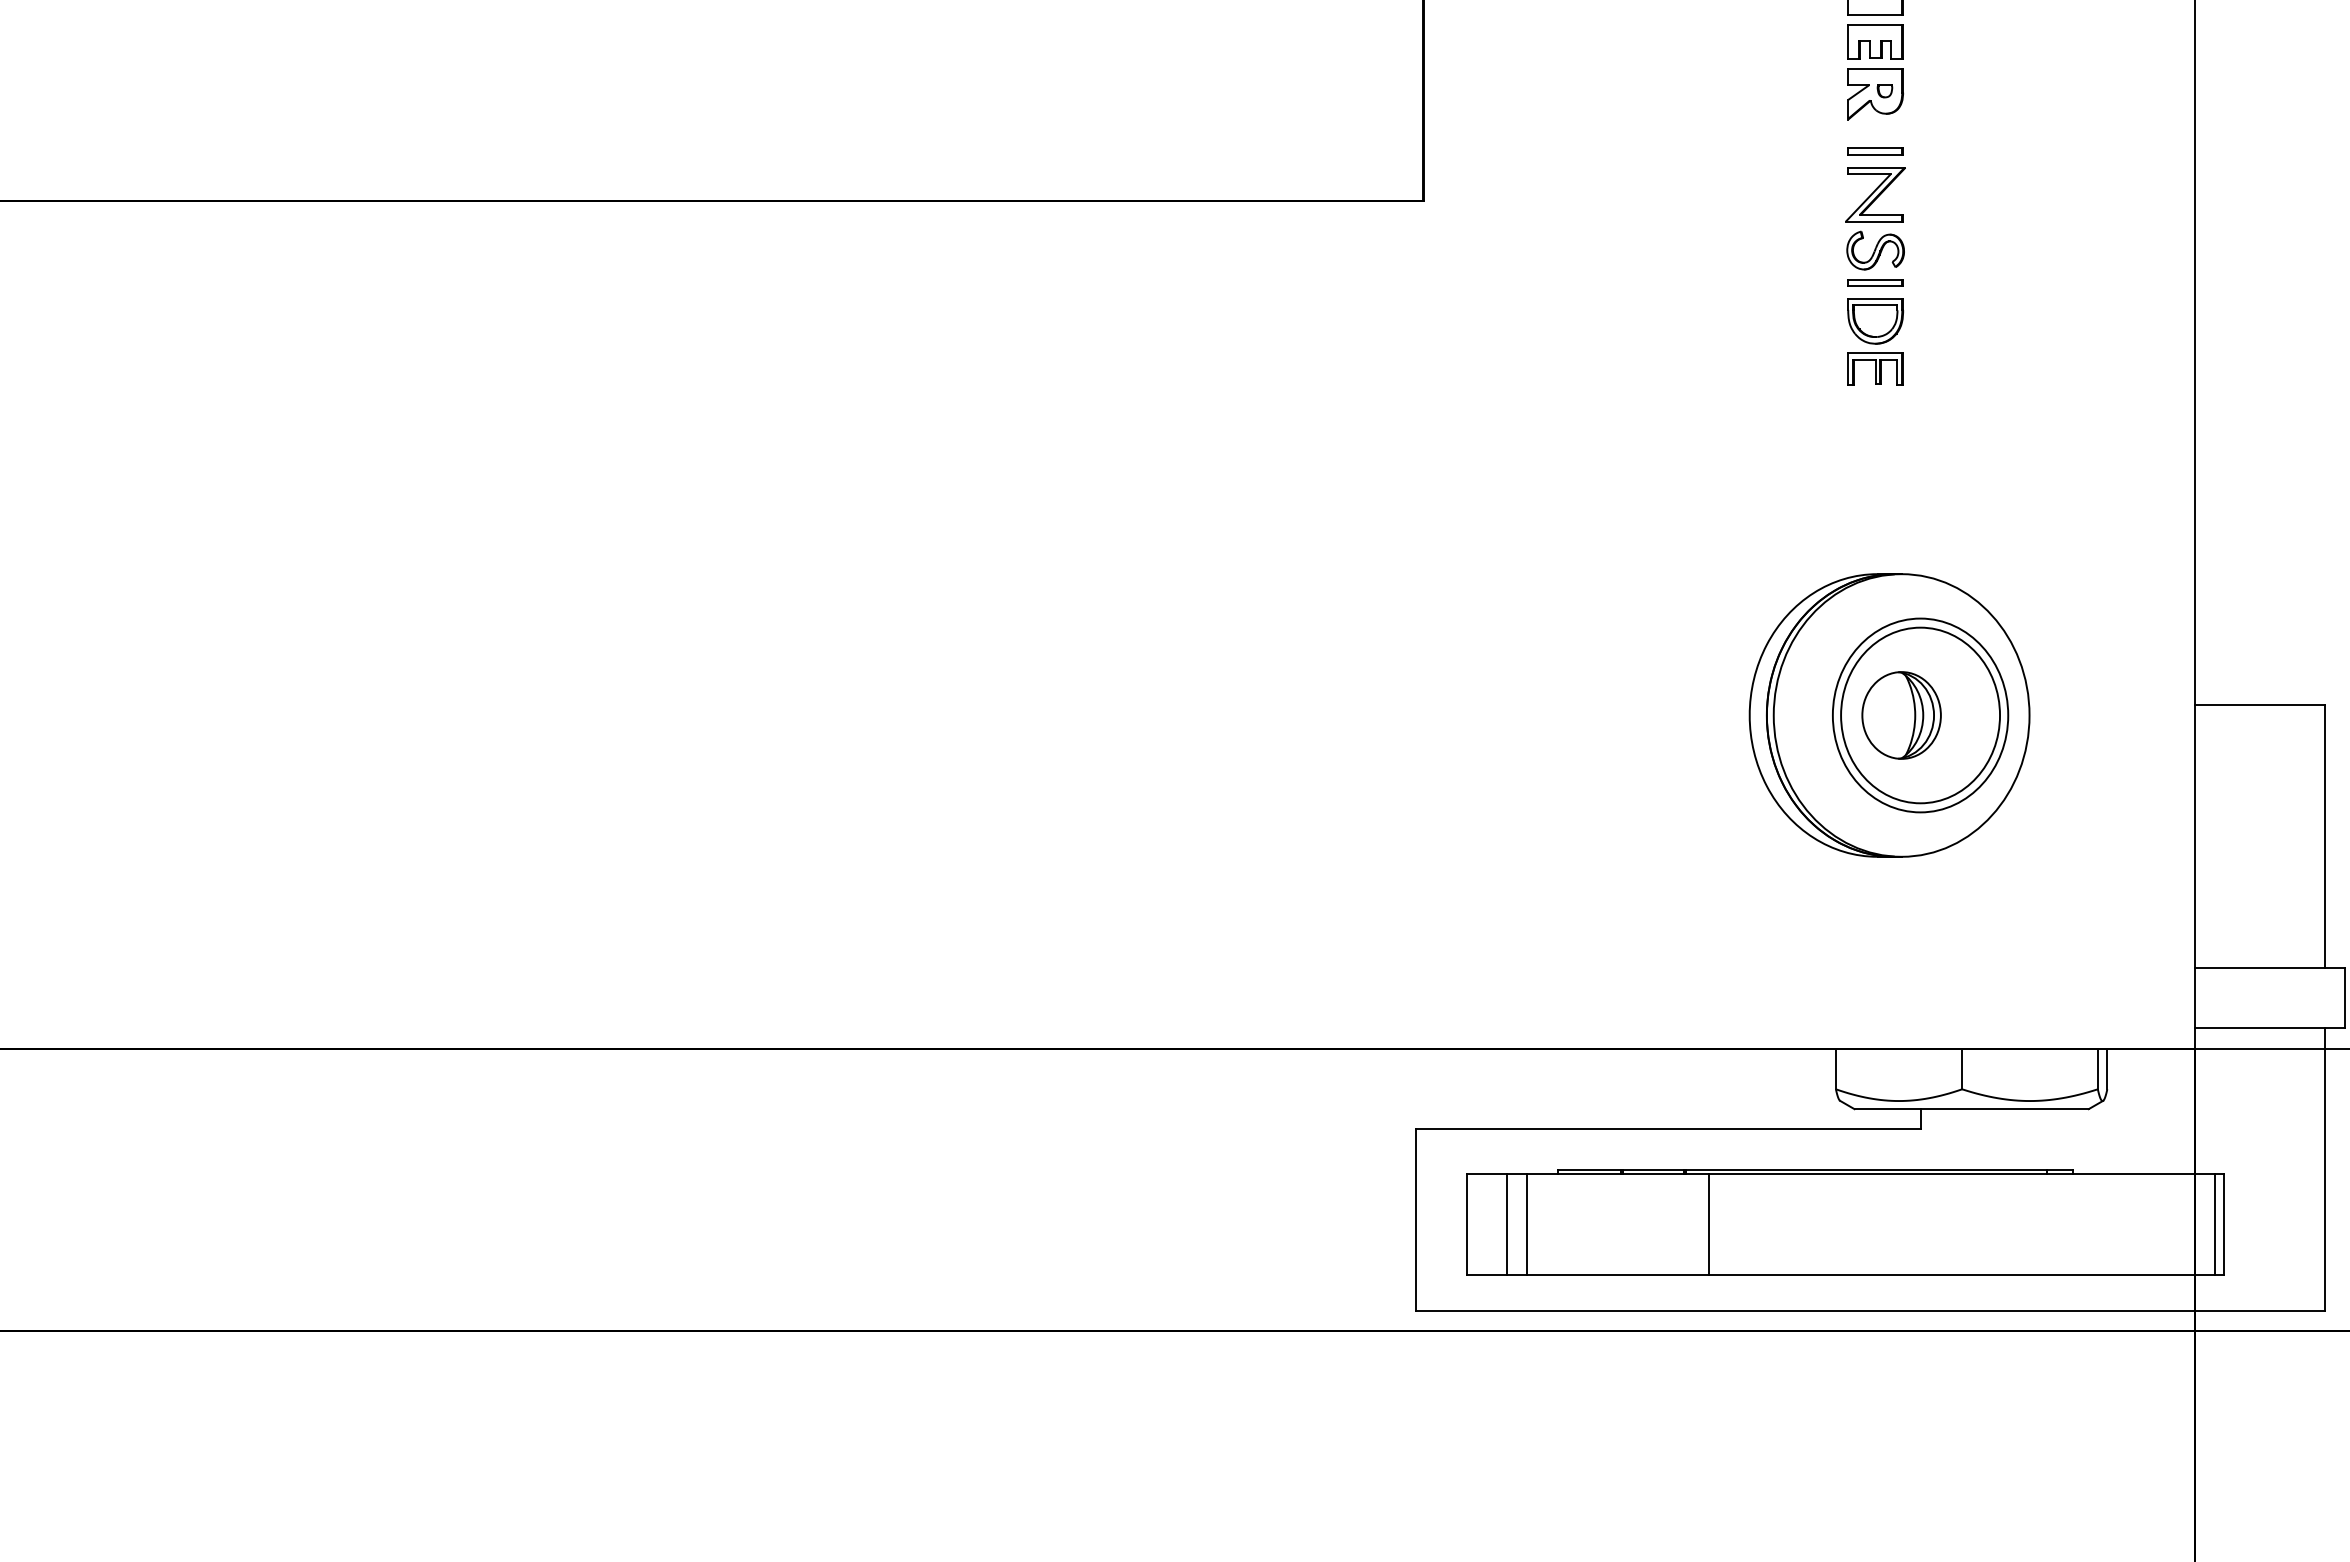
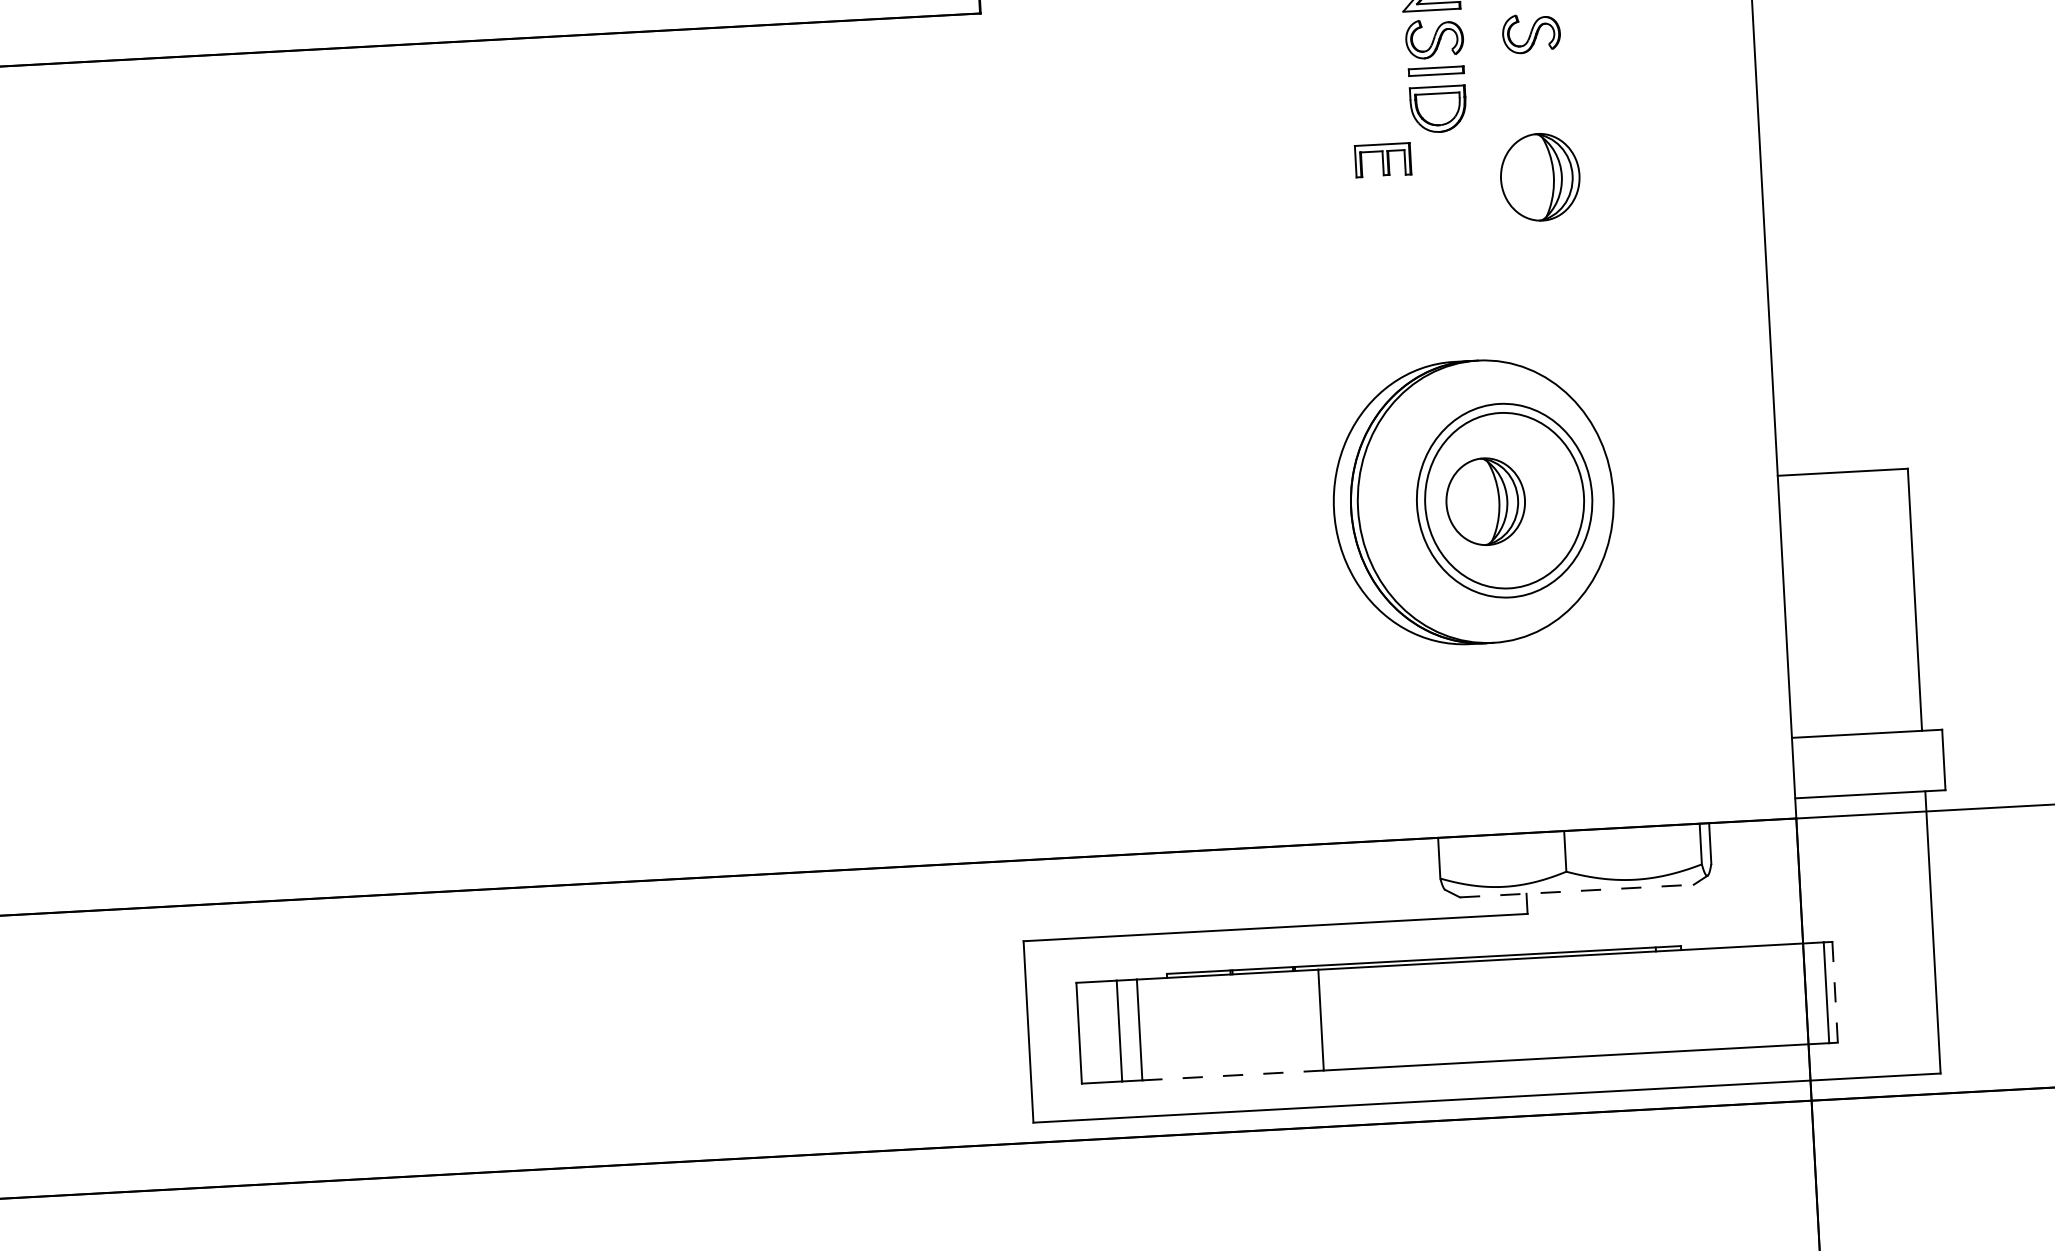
part: (1972, 250) -> (1531, 33), added
part: (1875, 368) -> (1382, 159), moved
part: (1973, 394) -> (1540, 177), added
line: (1972, 1109) -> (1577, 891), solid -> dashed
line: (2223, 1223) -> (1834, 991), solid -> dashed
line: (1618, 1274) -> (1233, 1075), solid -> dashed

